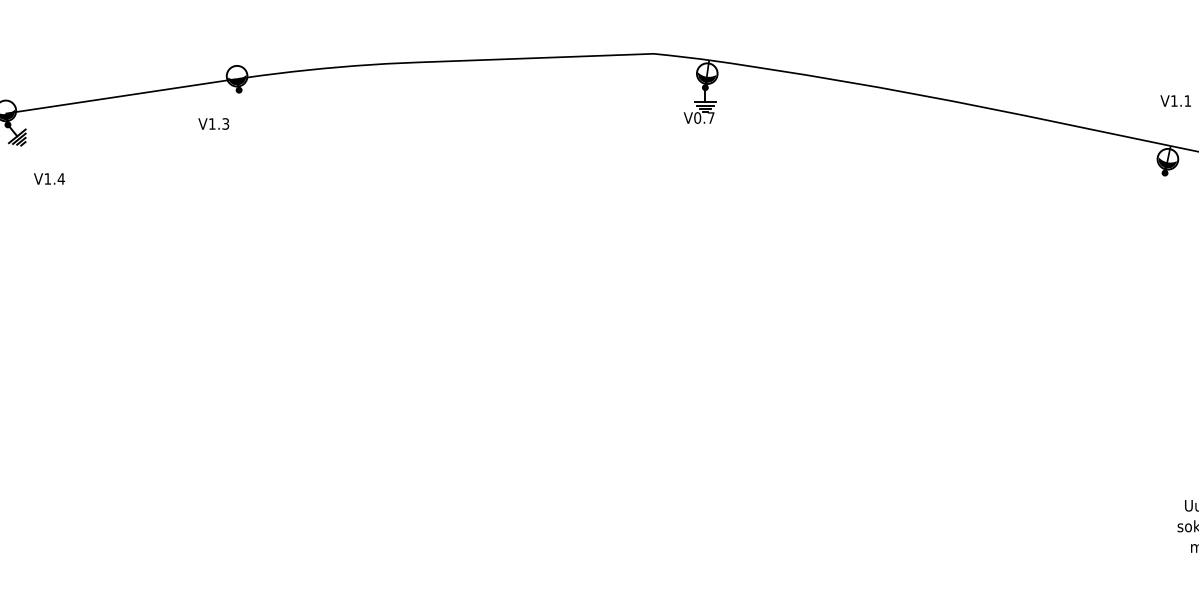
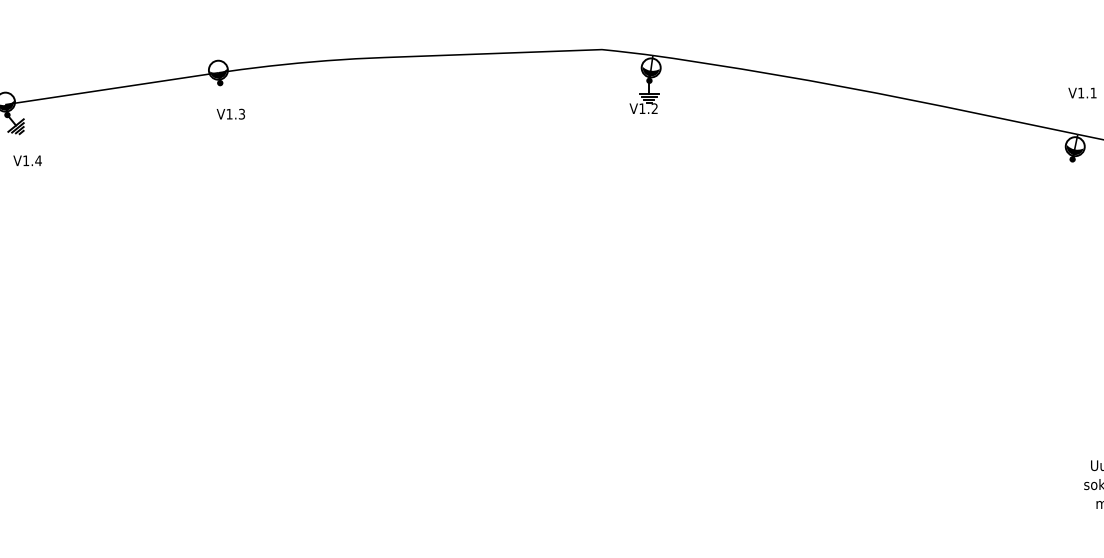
text: (704, 117) -> (648, 108), V0.7 -> V1.2
text: (213, 123) -> (230, 113), moved
text: (49, 178) -> (27, 160), moved

